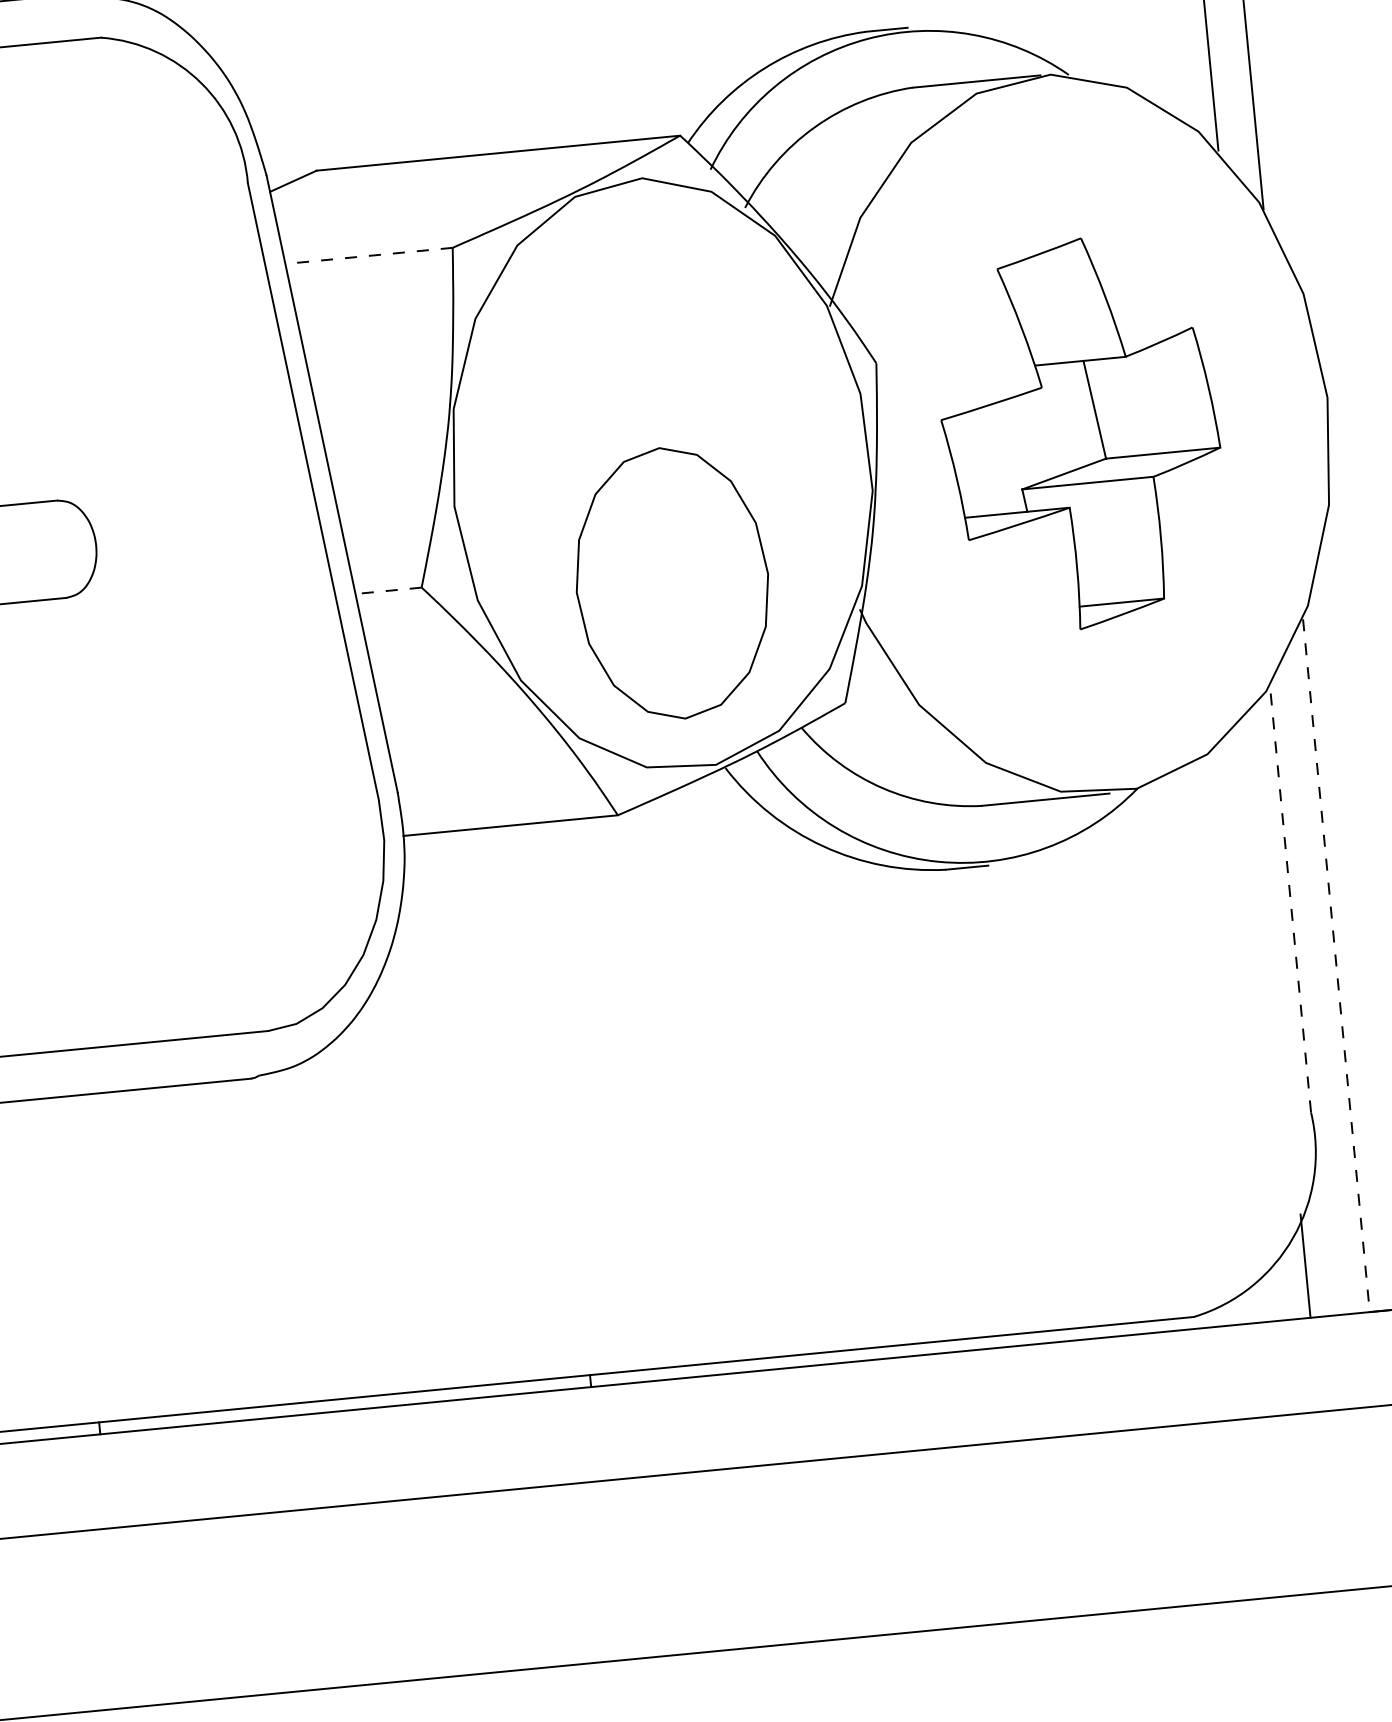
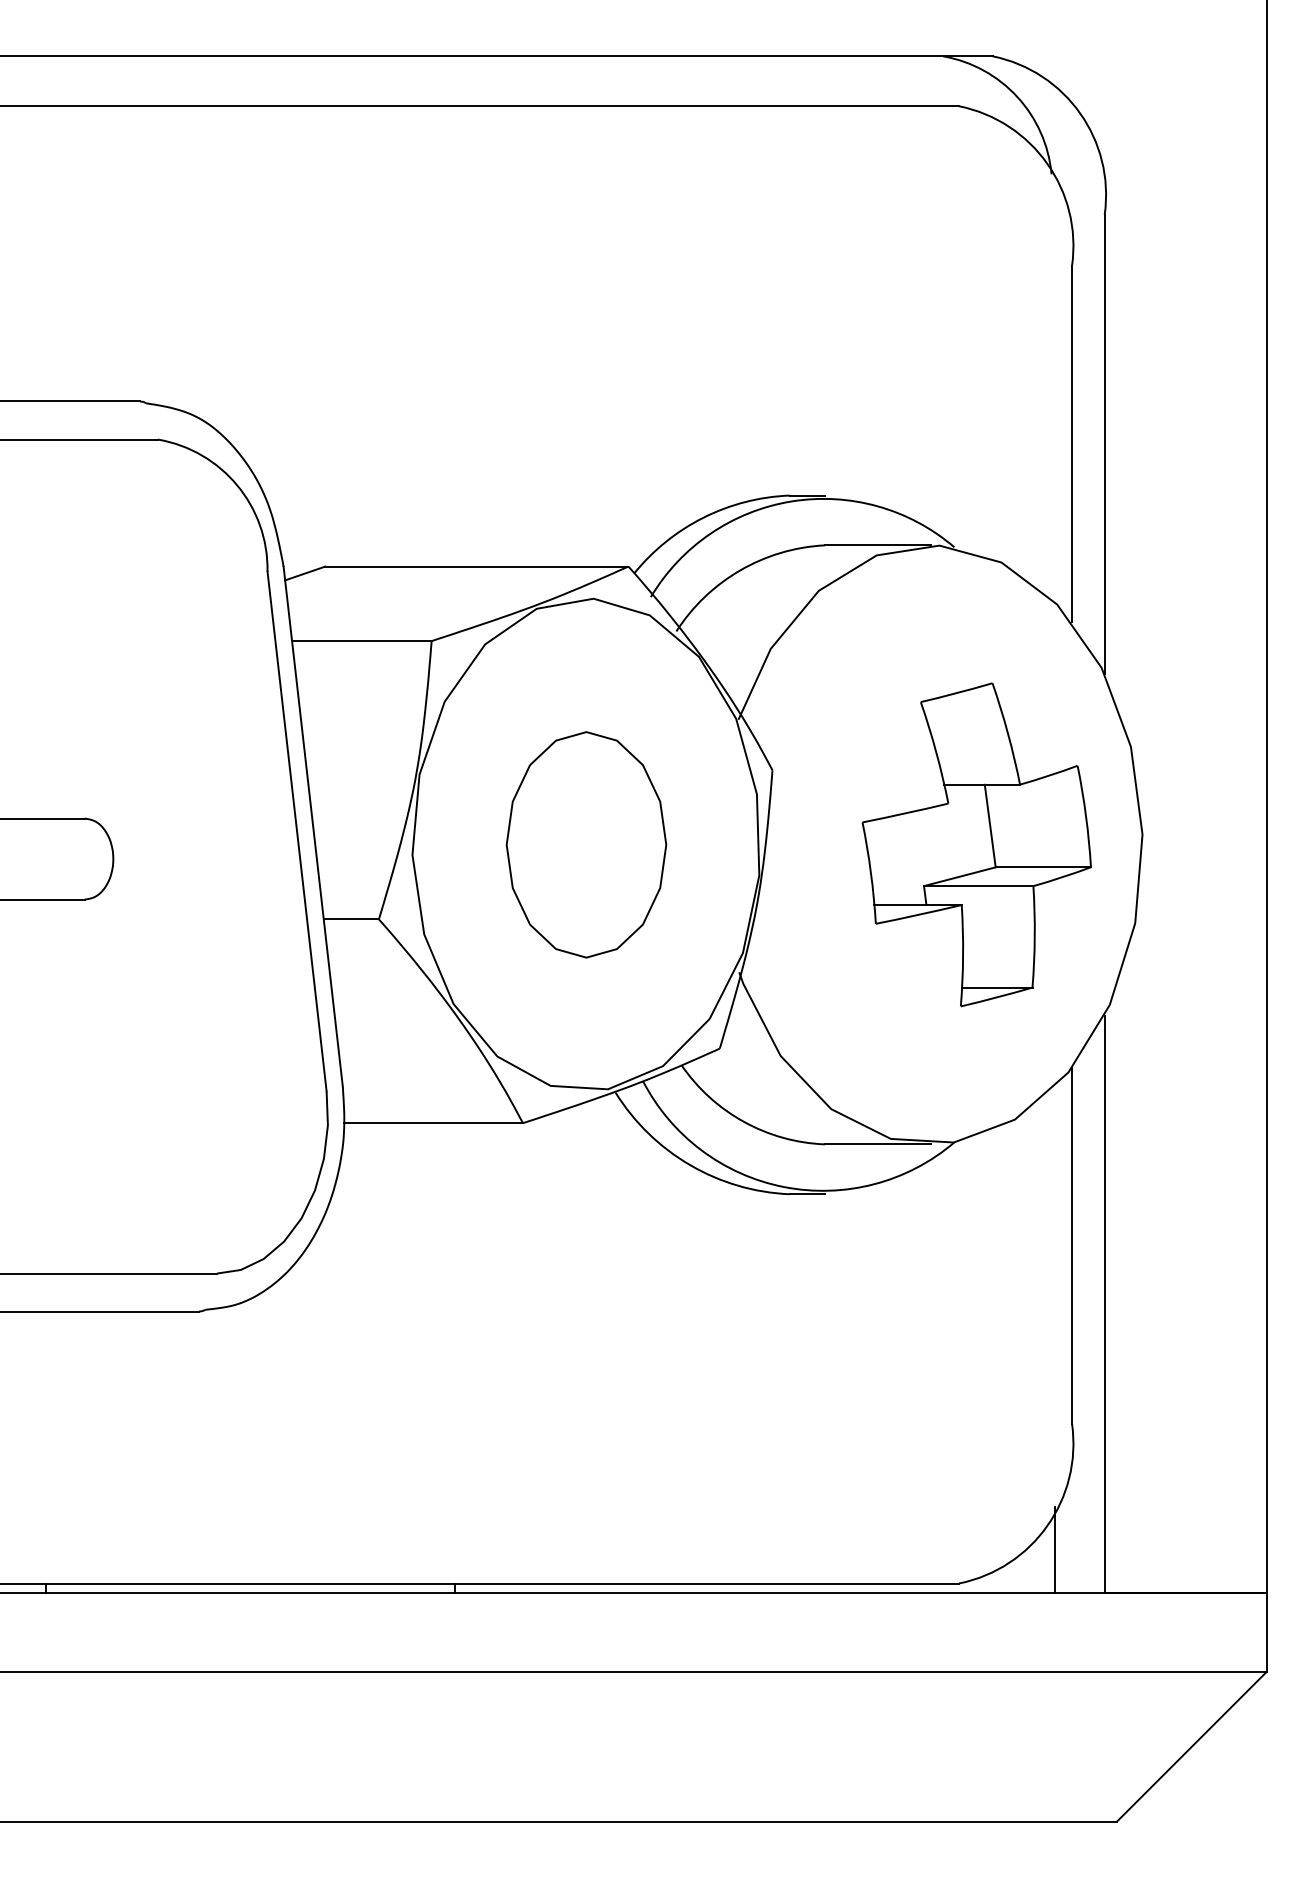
line: (368, 256) -> (361, 641), dashed -> solid
part: (1080, 433) -> (976, 844), moved
part: (672, 582) -> (586, 844), moved
line: (388, 590) -> (351, 919), dashed -> solid
line: (1291, 898) -> (1072, 1245), dashed -> solid
line: (1336, 965) -> (1104, 1304), dashed -> solid

